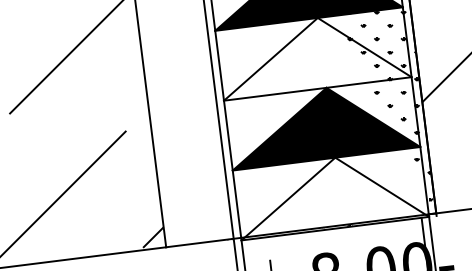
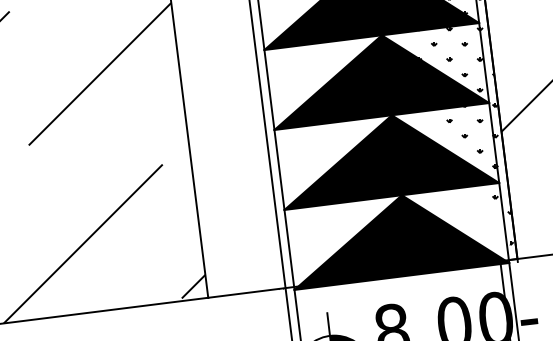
fill: (317, 59) -> (381, 82), added
fill: (334, 198) -> (401, 242), added

